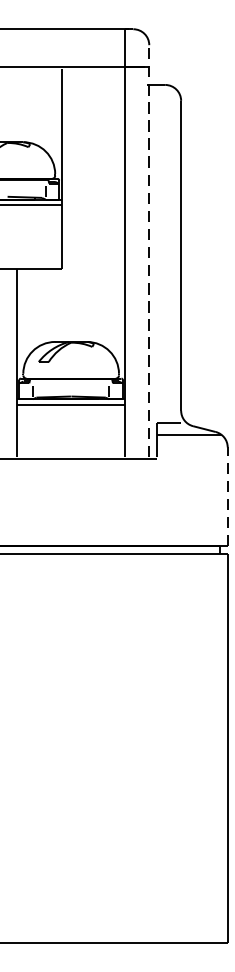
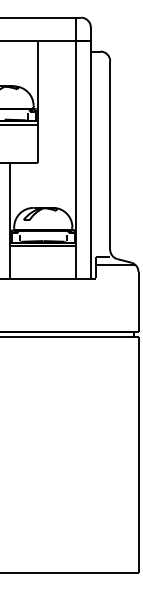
line: (148, 250) -> (90, 152), dashed -> solid
line: (227, 495) -> (138, 301), dashed -> solid

